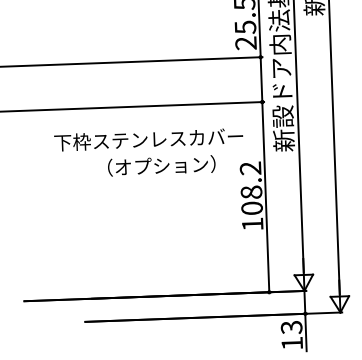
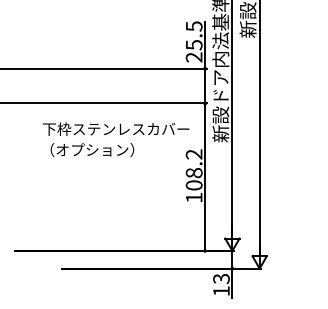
text: (161, 165) -> (92, 149), moved

